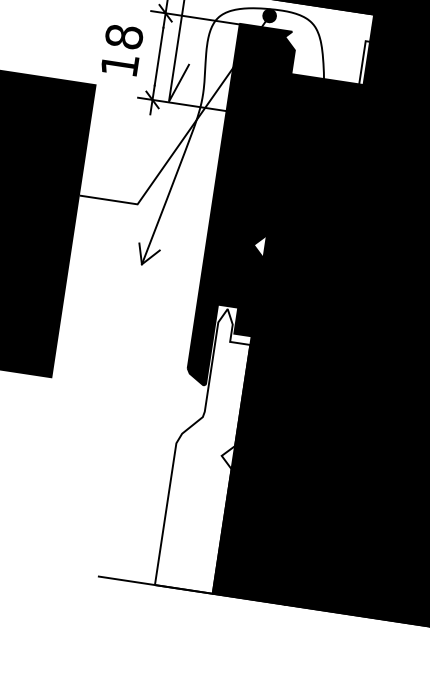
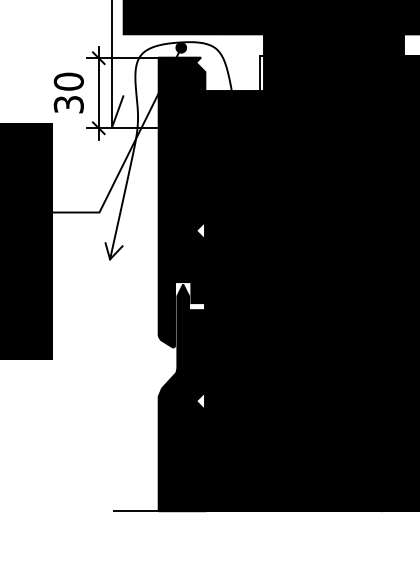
text: (121, 50) -> (68, 92), 18 -> 30
fill: (204, 448) -> (181, 397), added

